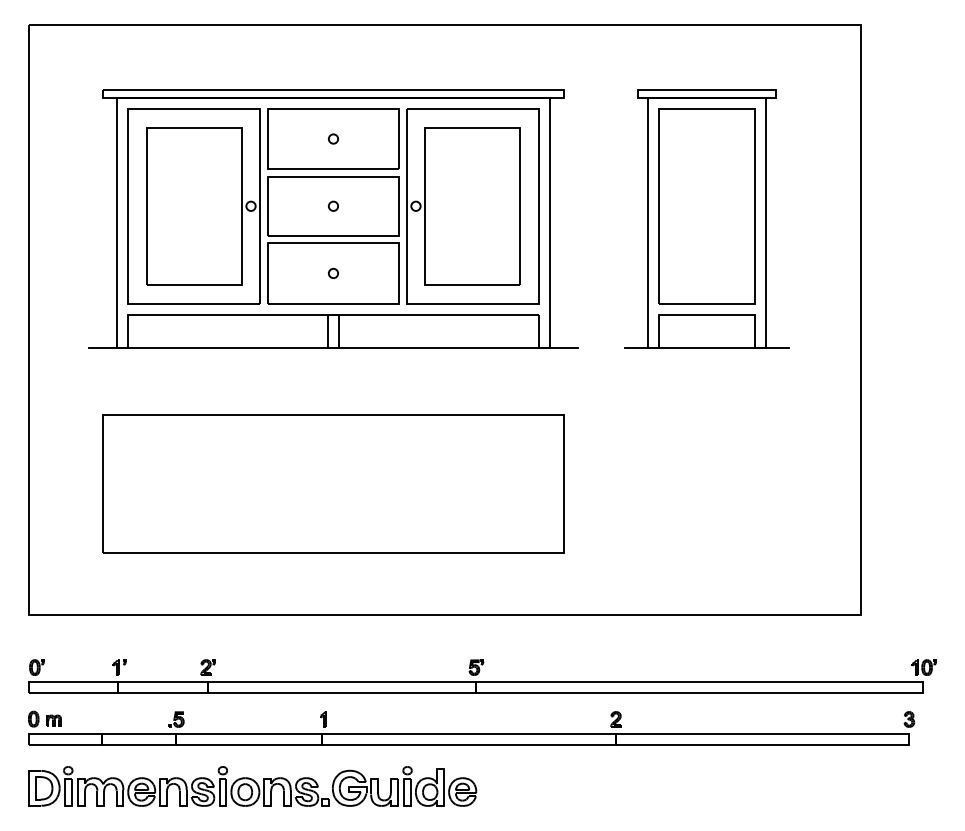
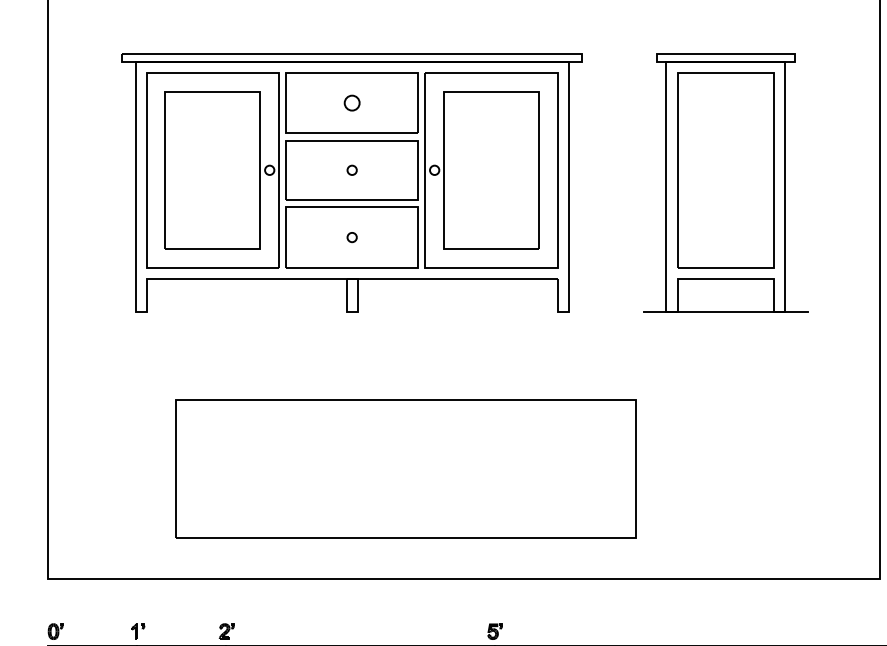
circle: (333, 138) -> (352, 102), size x1.6
line: (333, 348) -> (352, 312), removed
part: (333, 483) -> (406, 468), moved

